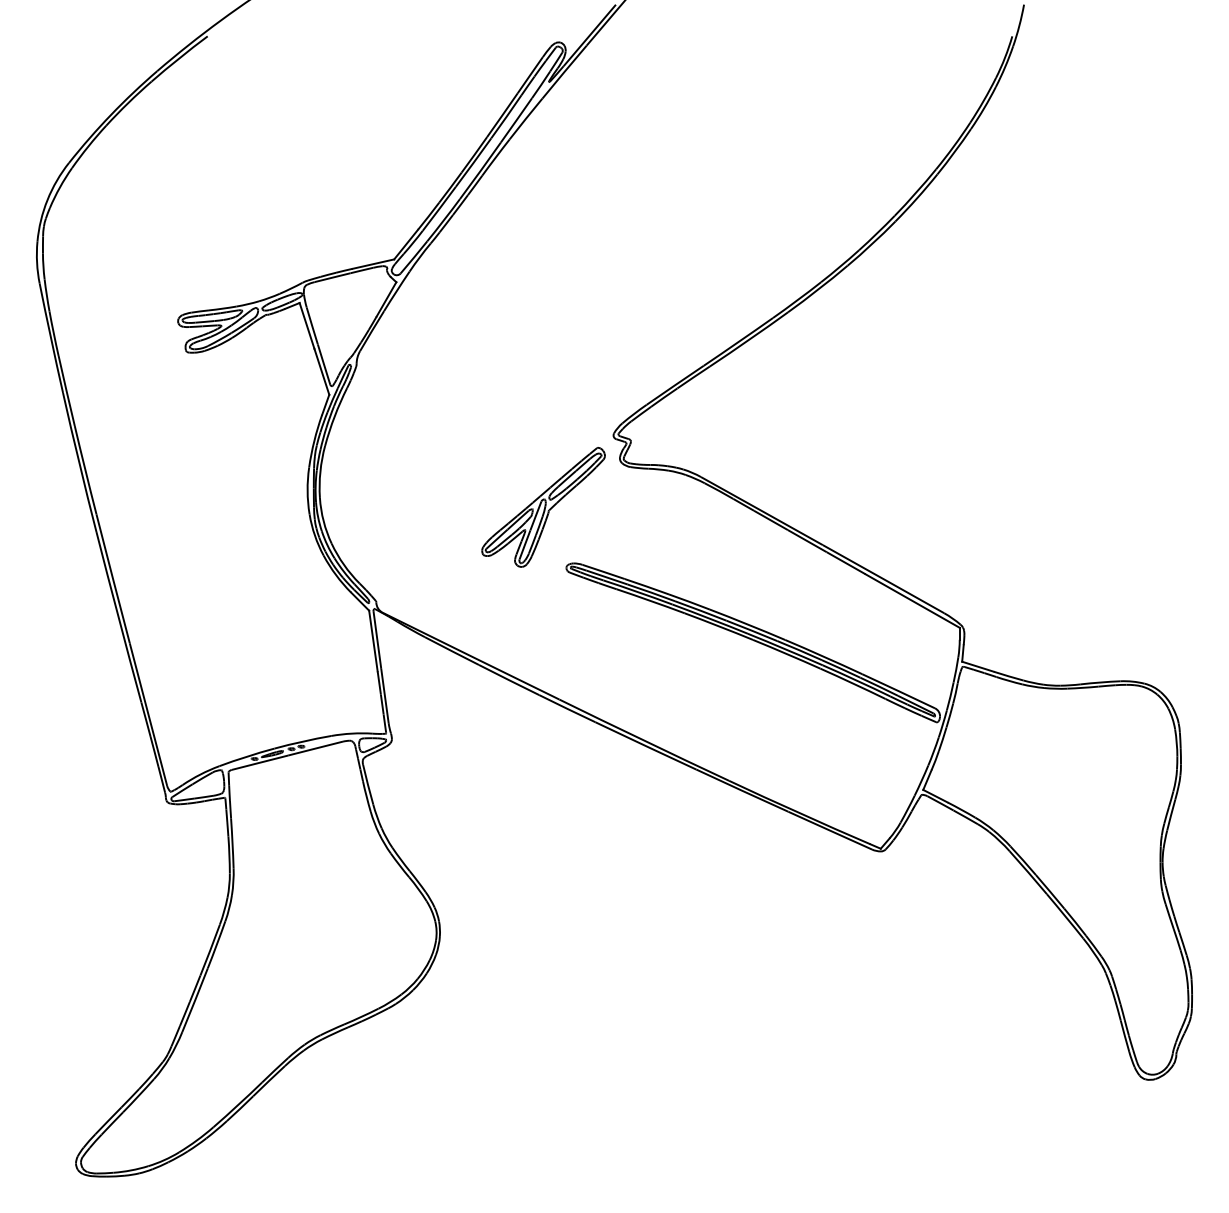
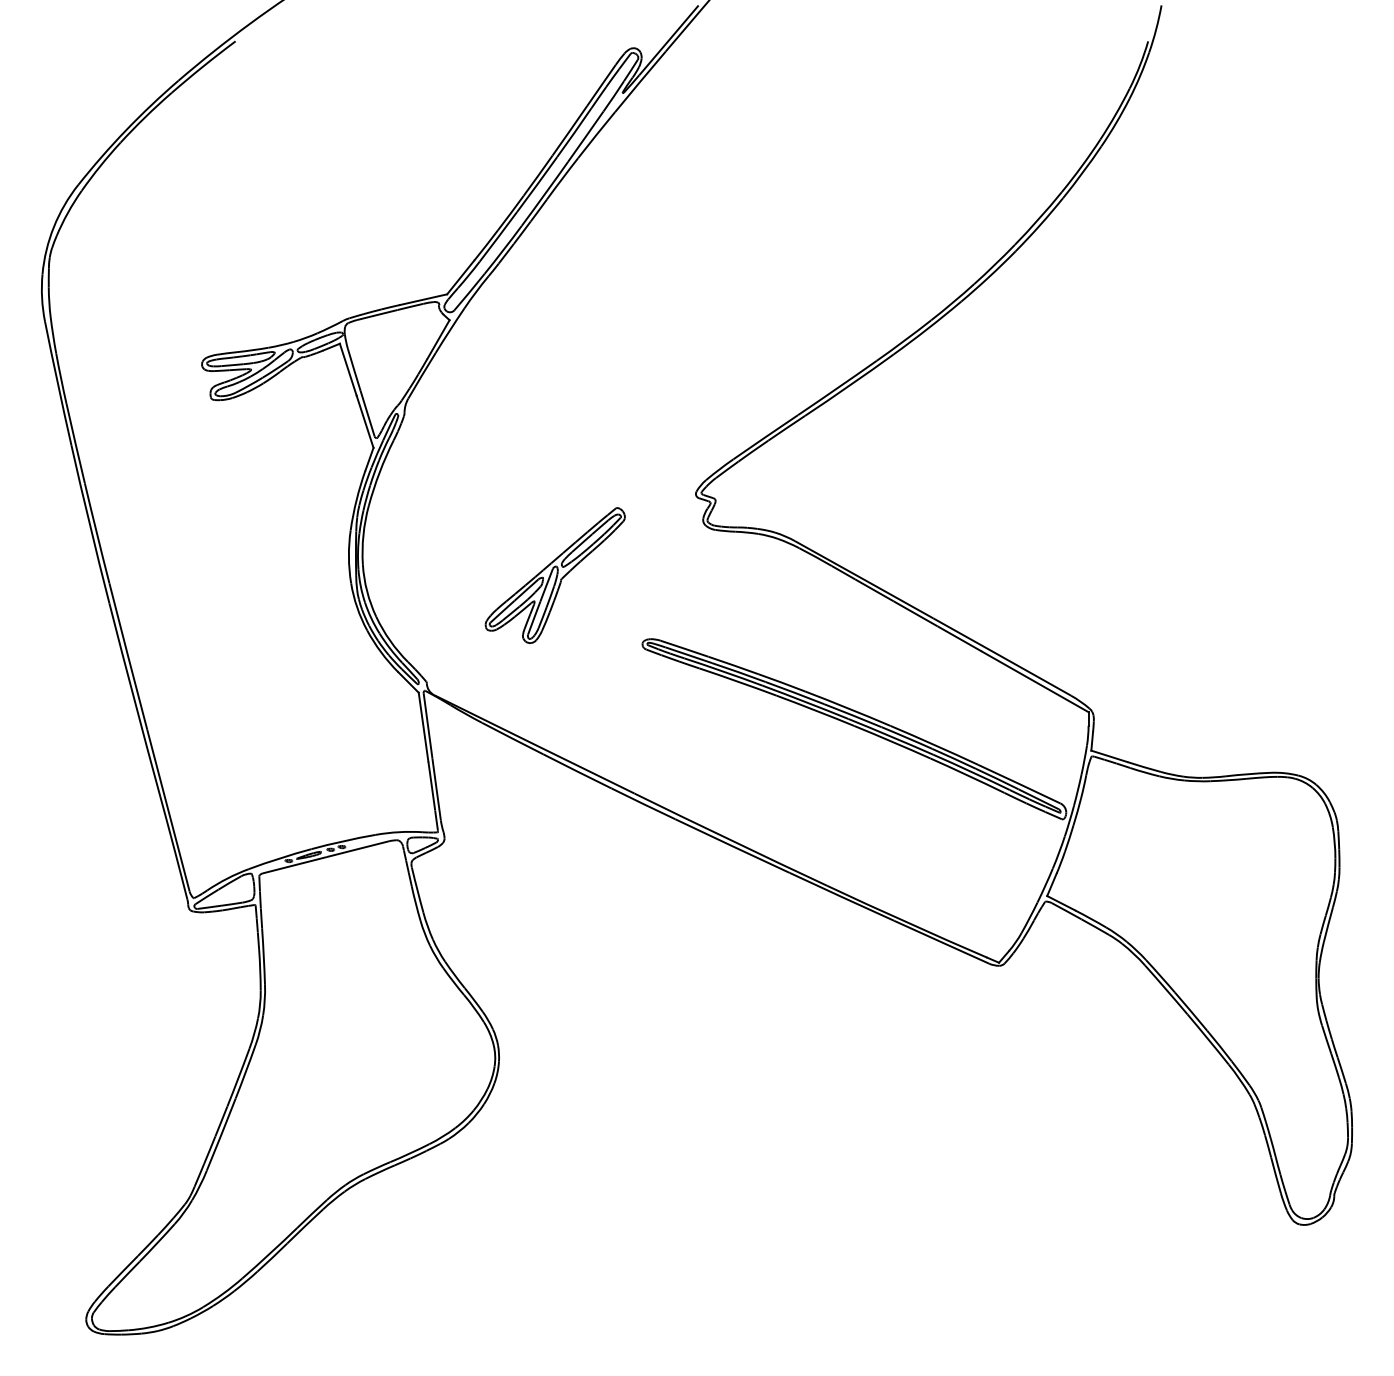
part: (543, 507) -> (555, 575), moved

